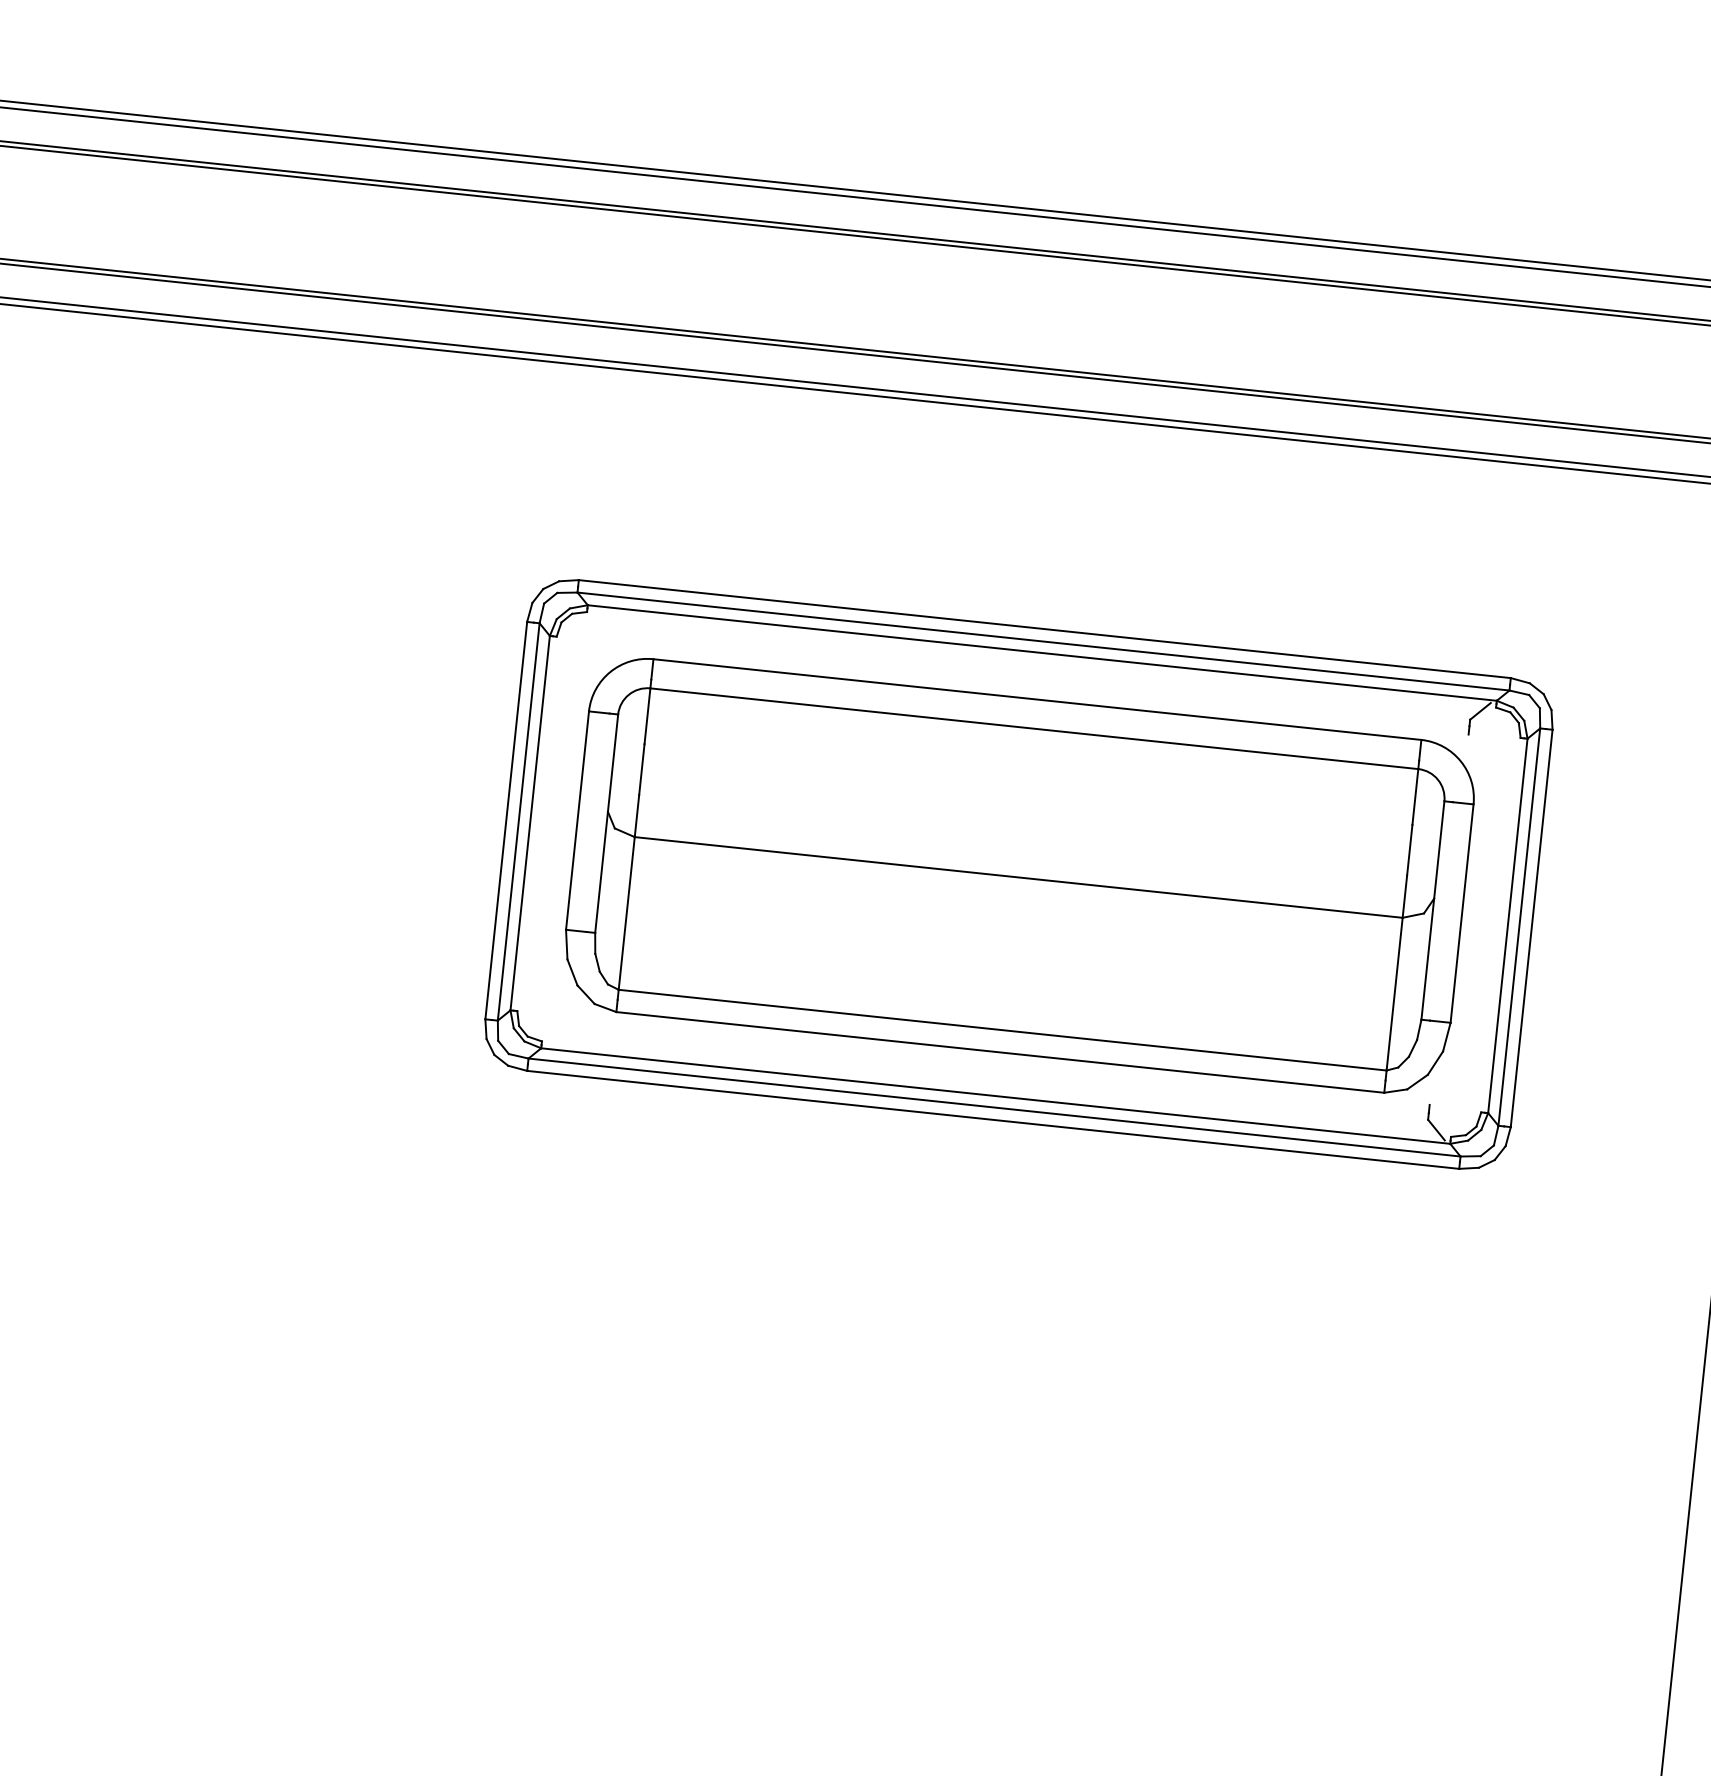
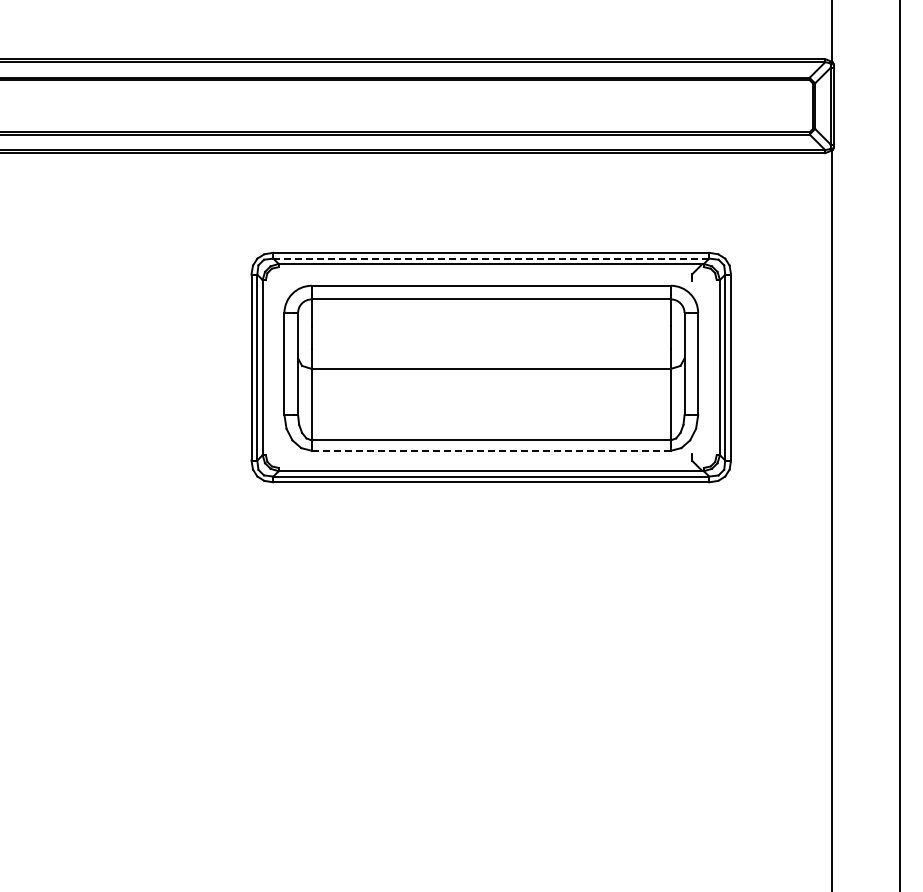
line: (1043, 641) -> (491, 258), solid -> dashed
line: (1000, 1051) -> (491, 450), solid -> dashed

